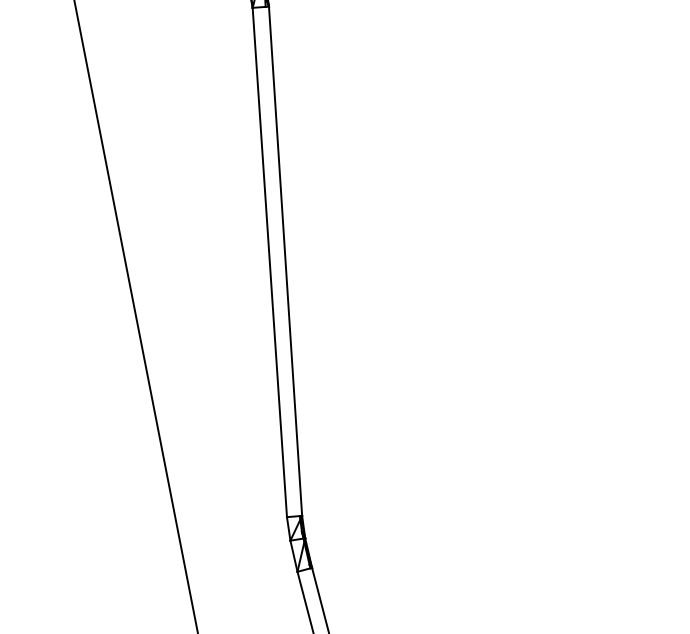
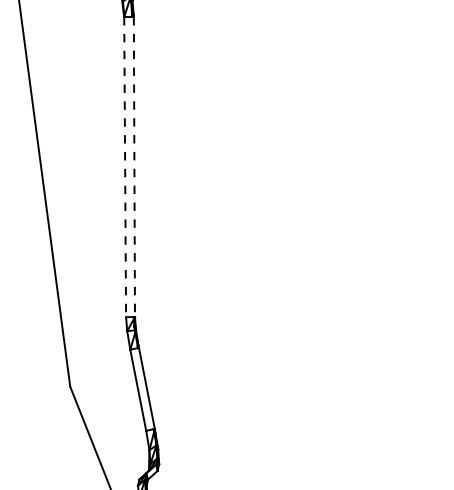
line: (285, 262) -> (134, 167), solid -> dashed
line: (270, 263) -> (125, 167), solid -> dashed

